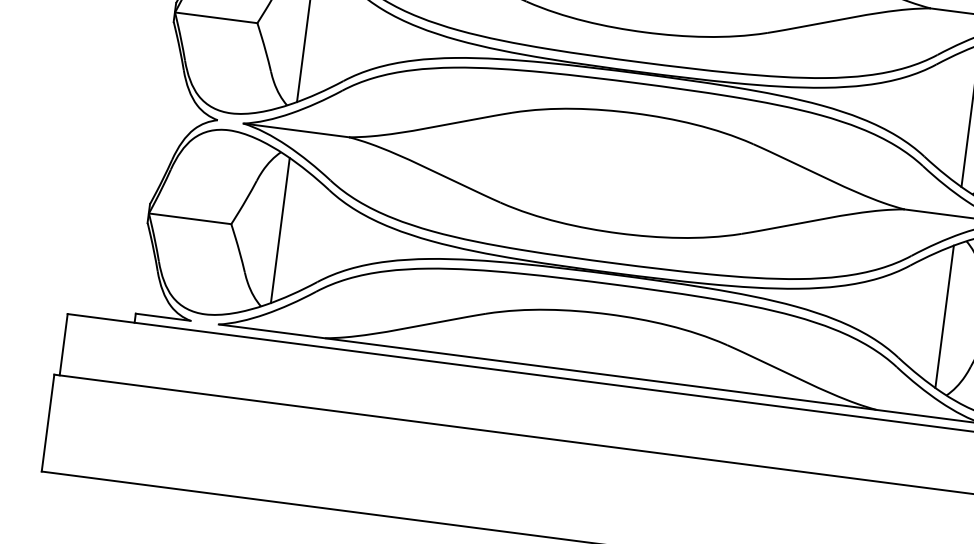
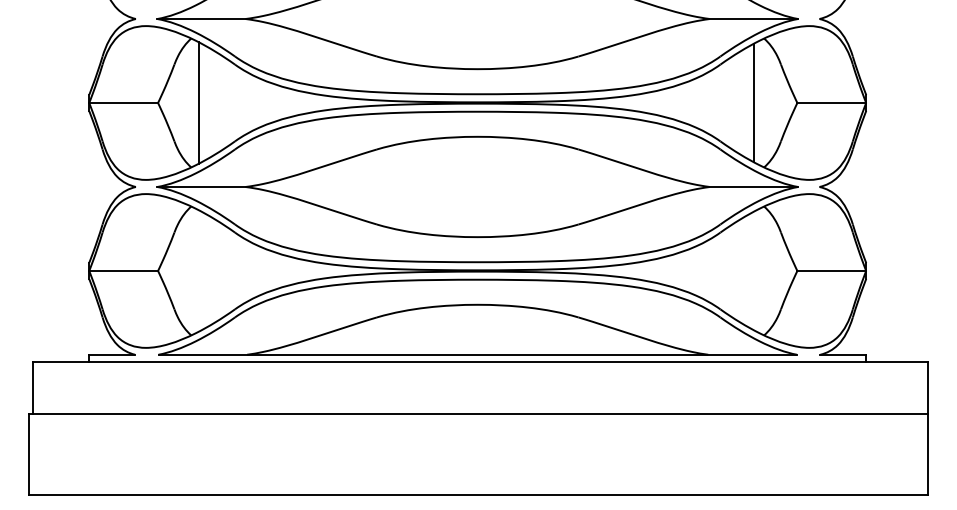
line: (280, 230) -> (199, 270), removed
line: (945, 316) -> (754, 270), removed

